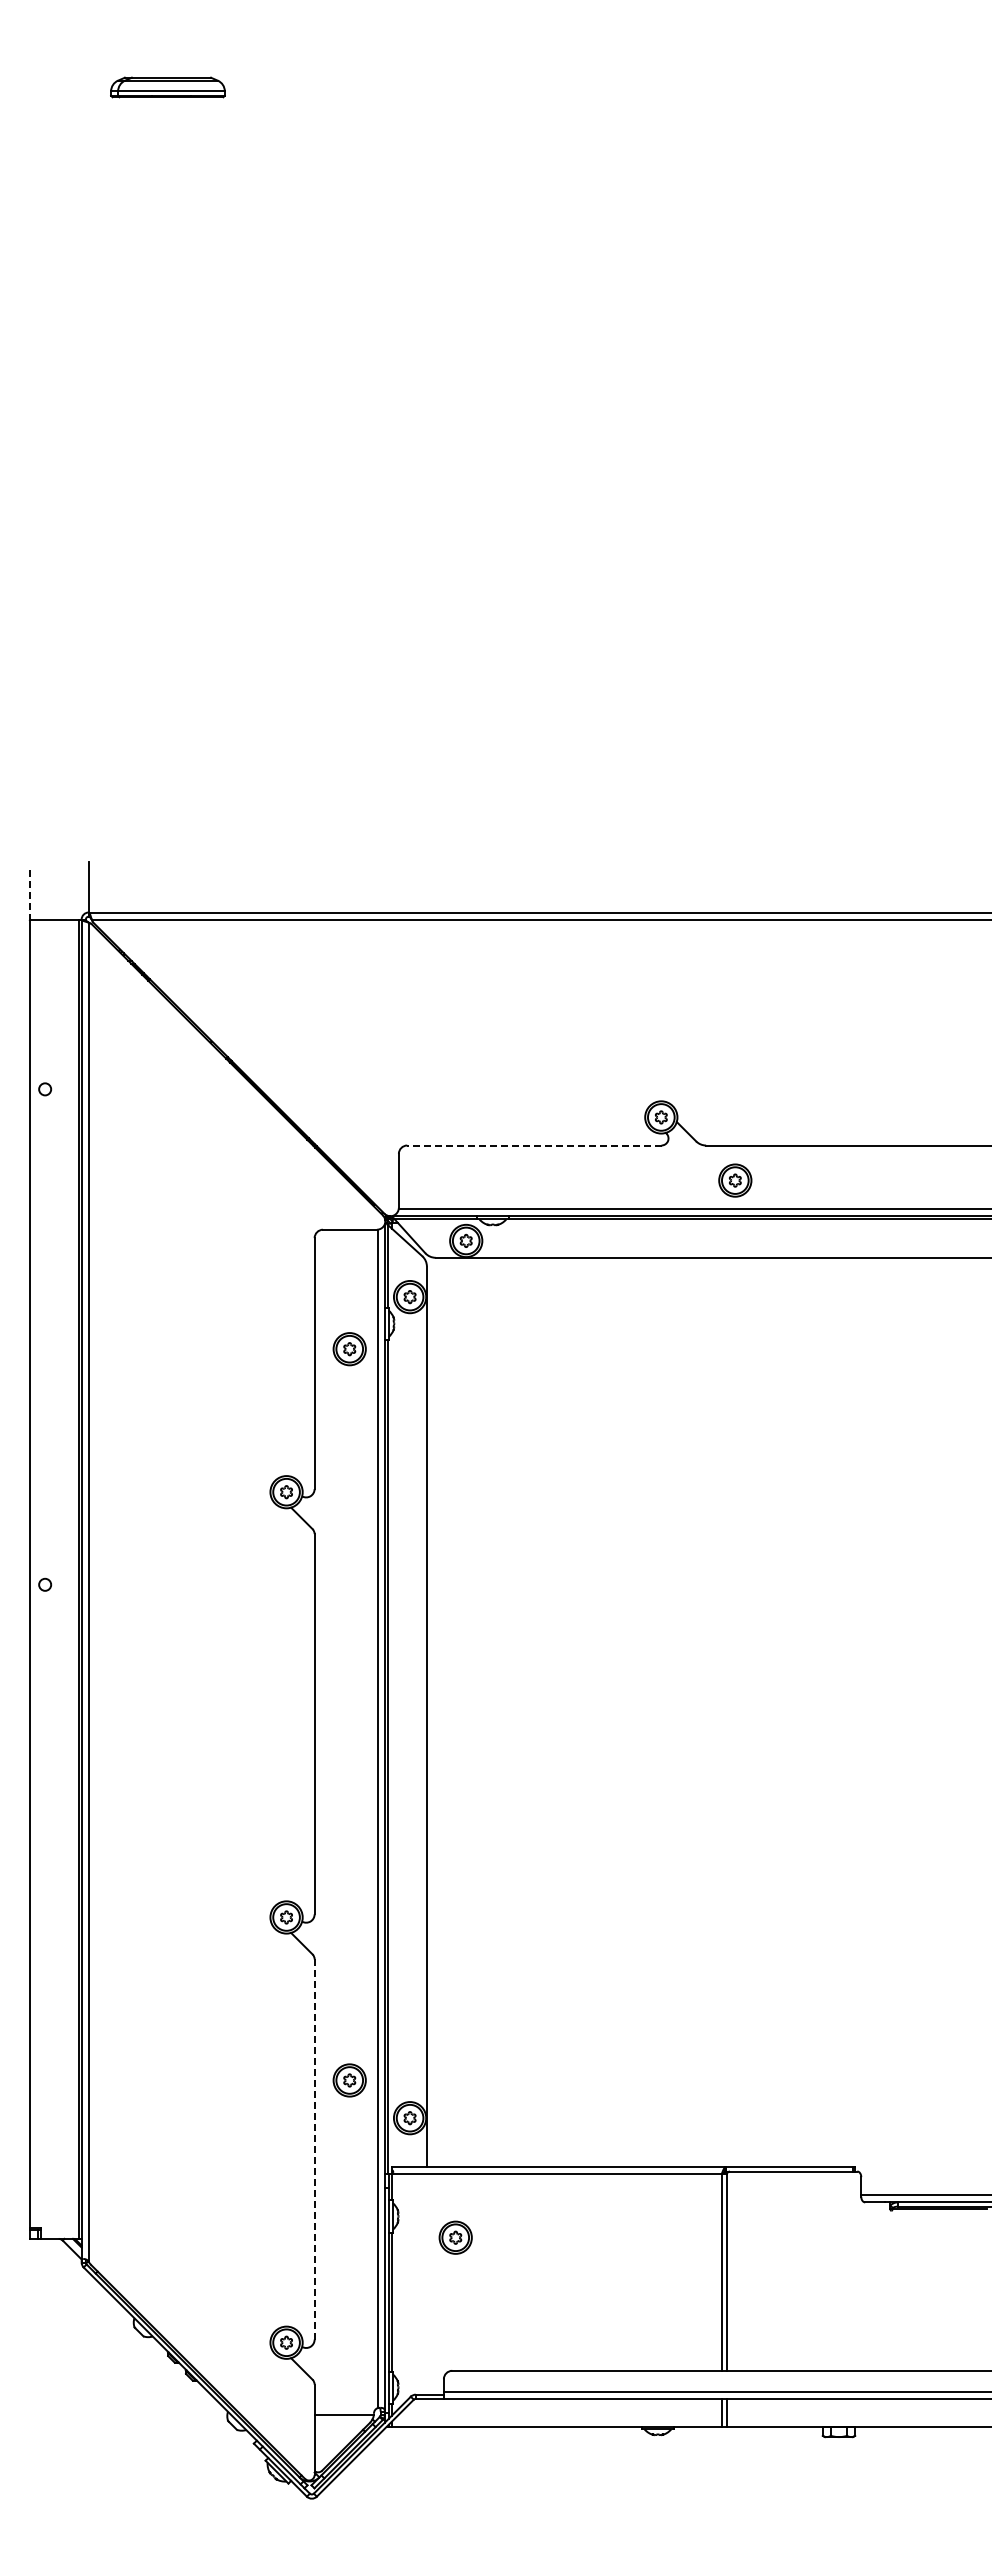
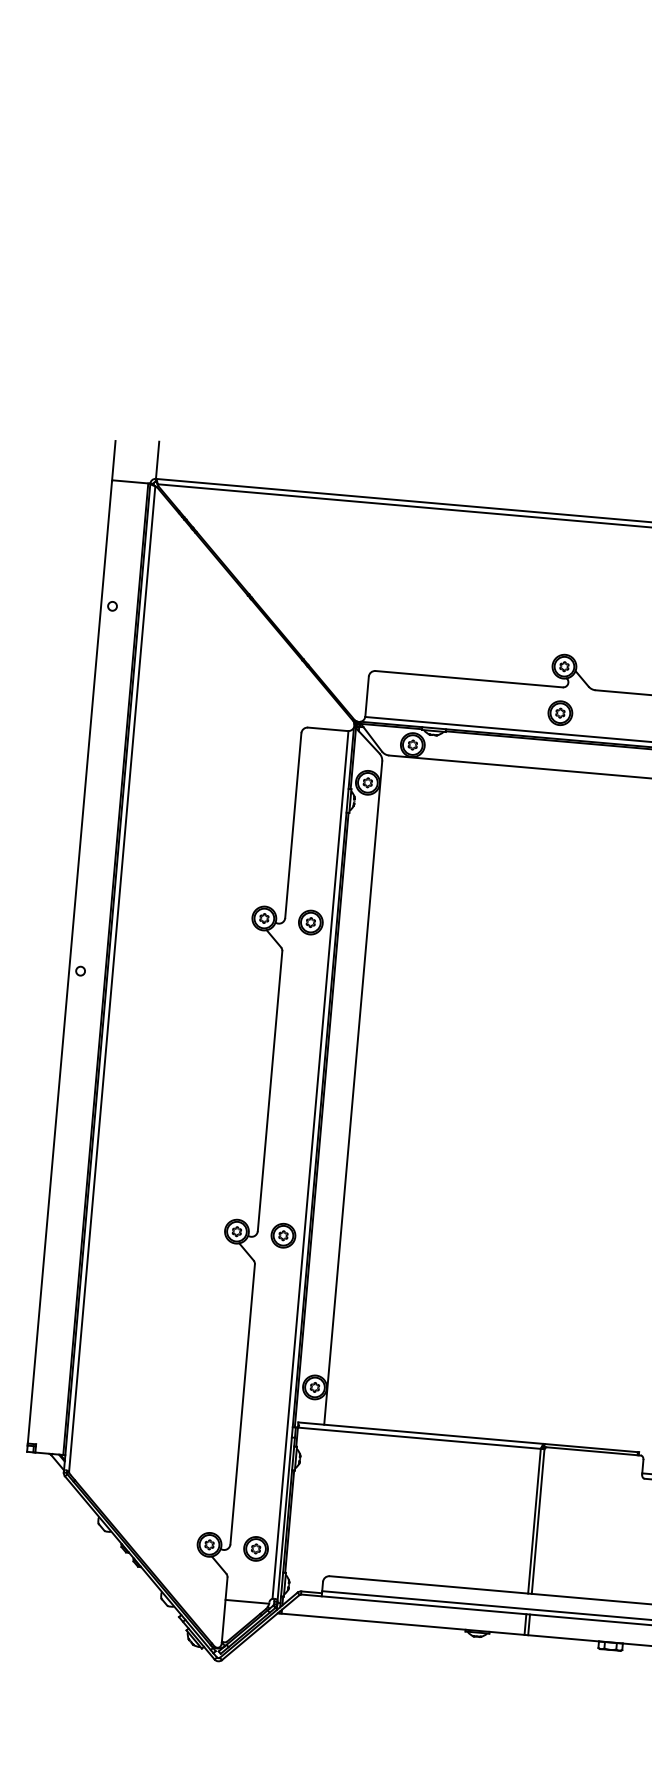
line: (29, 893) -> (113, 461), dashed -> solid
line: (533, 1145) -> (468, 679), dashed -> solid
part: (735, 1180) -> (560, 713), moved
part: (349, 1349) -> (310, 922), moved
part: (349, 2080) -> (283, 1235), moved
line: (314, 2149) -> (242, 1404), dashed -> solid
part: (455, 2237) -> (255, 1548), moved

